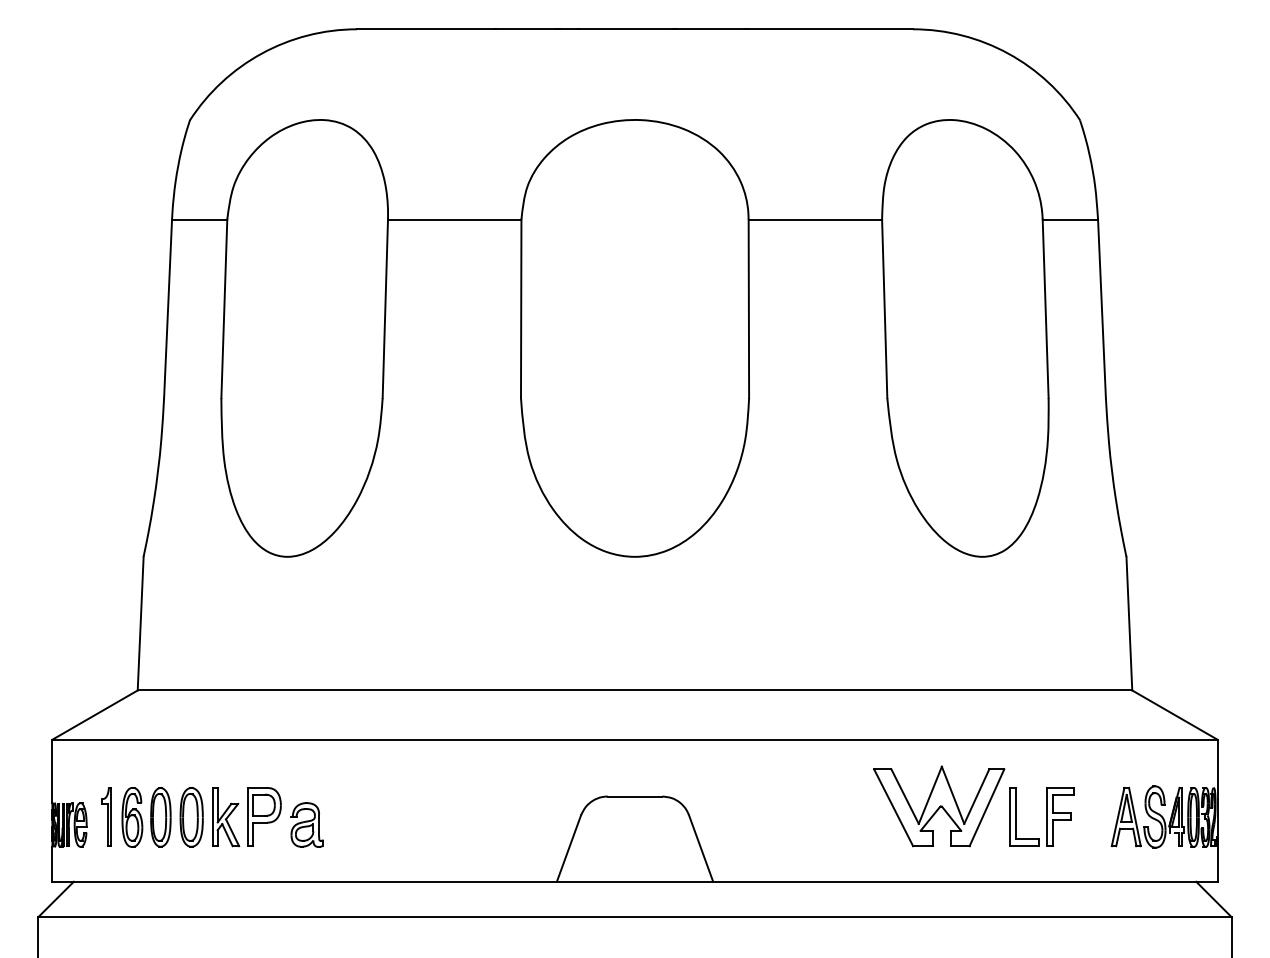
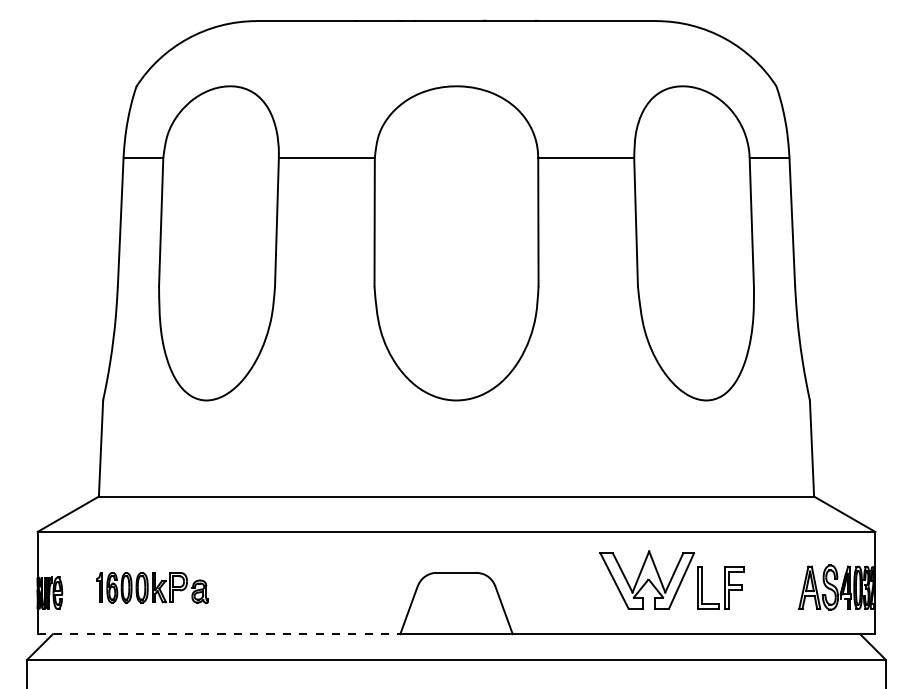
part: (972, 805) -> (671, 579), moved
part: (212, 816) -> (152, 587), size x0.7
line: (305, 882) -> (219, 634), solid -> dashed

